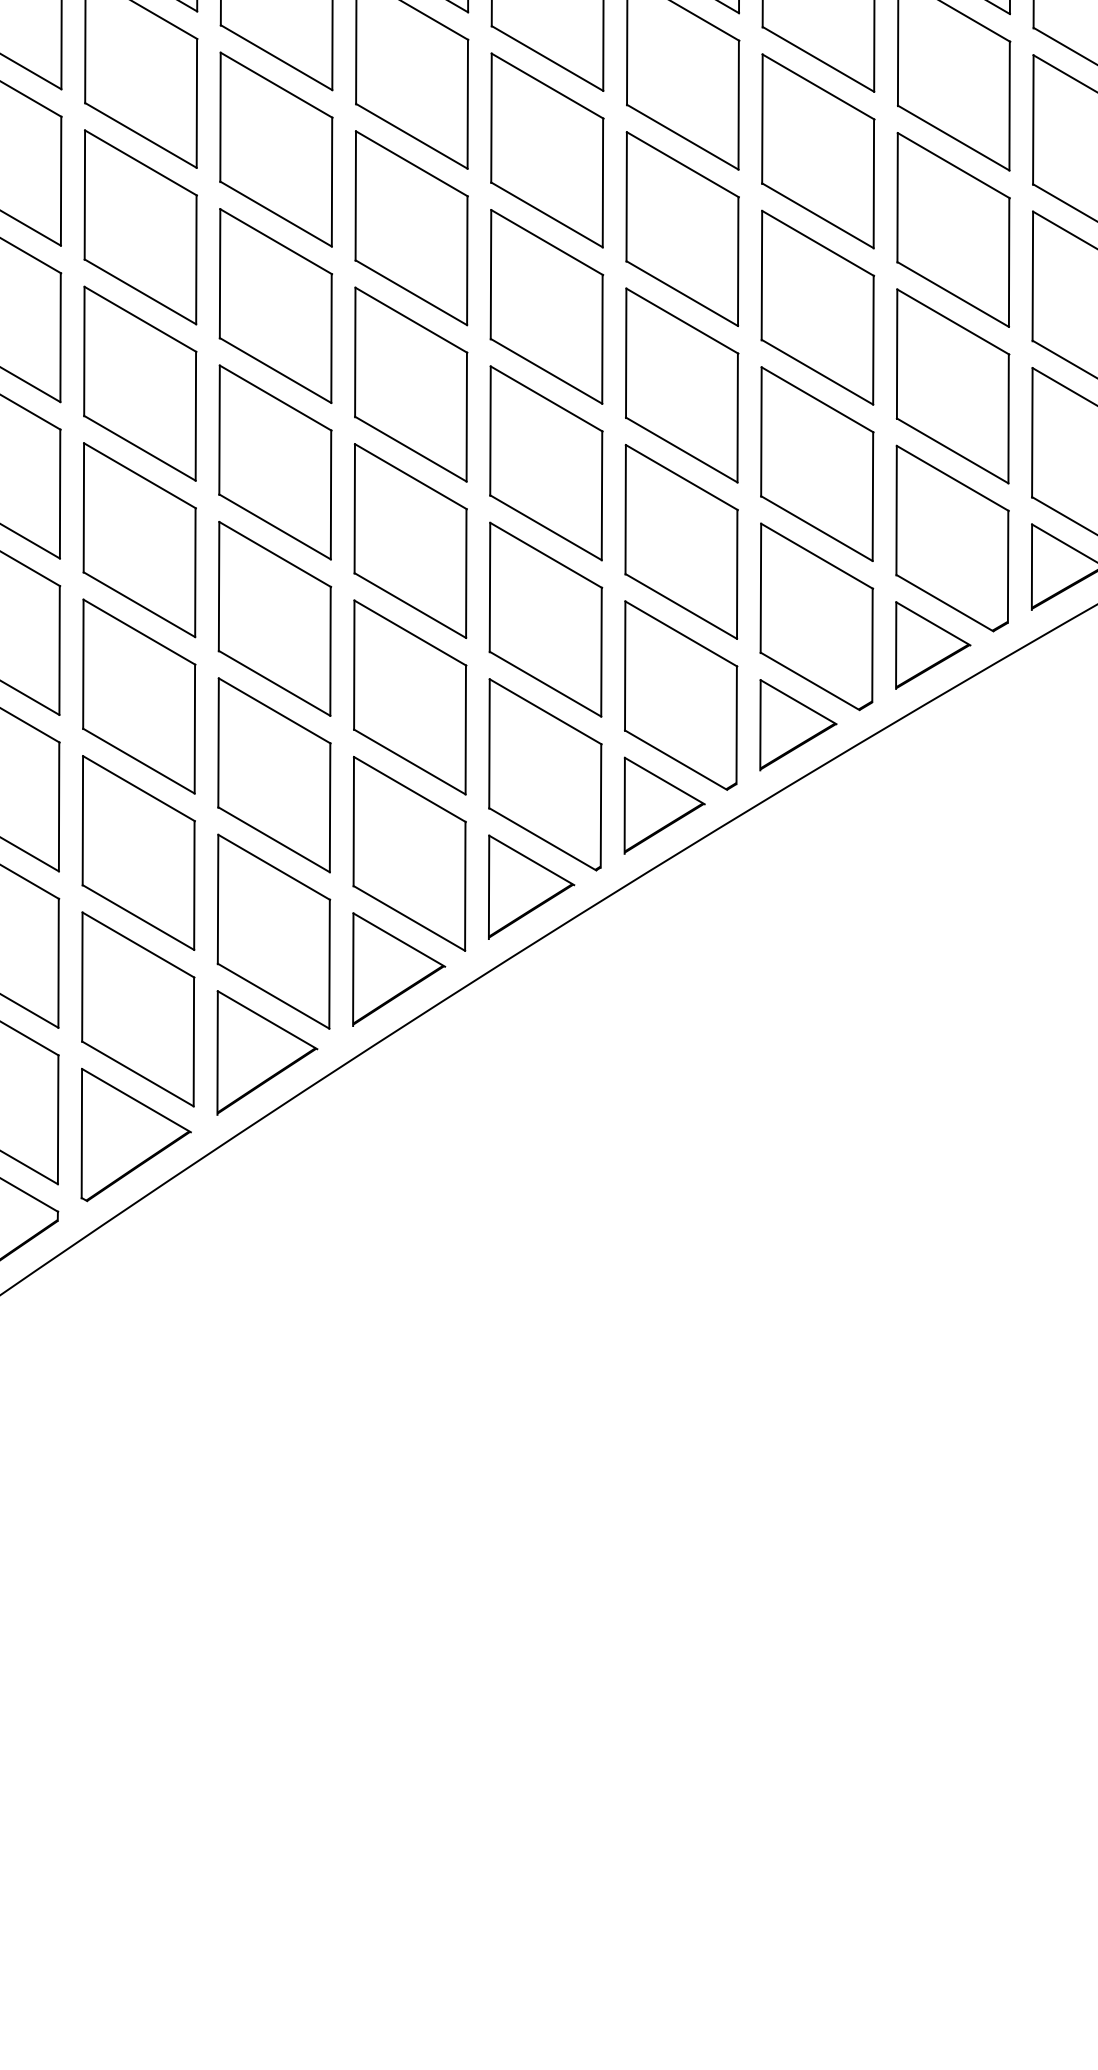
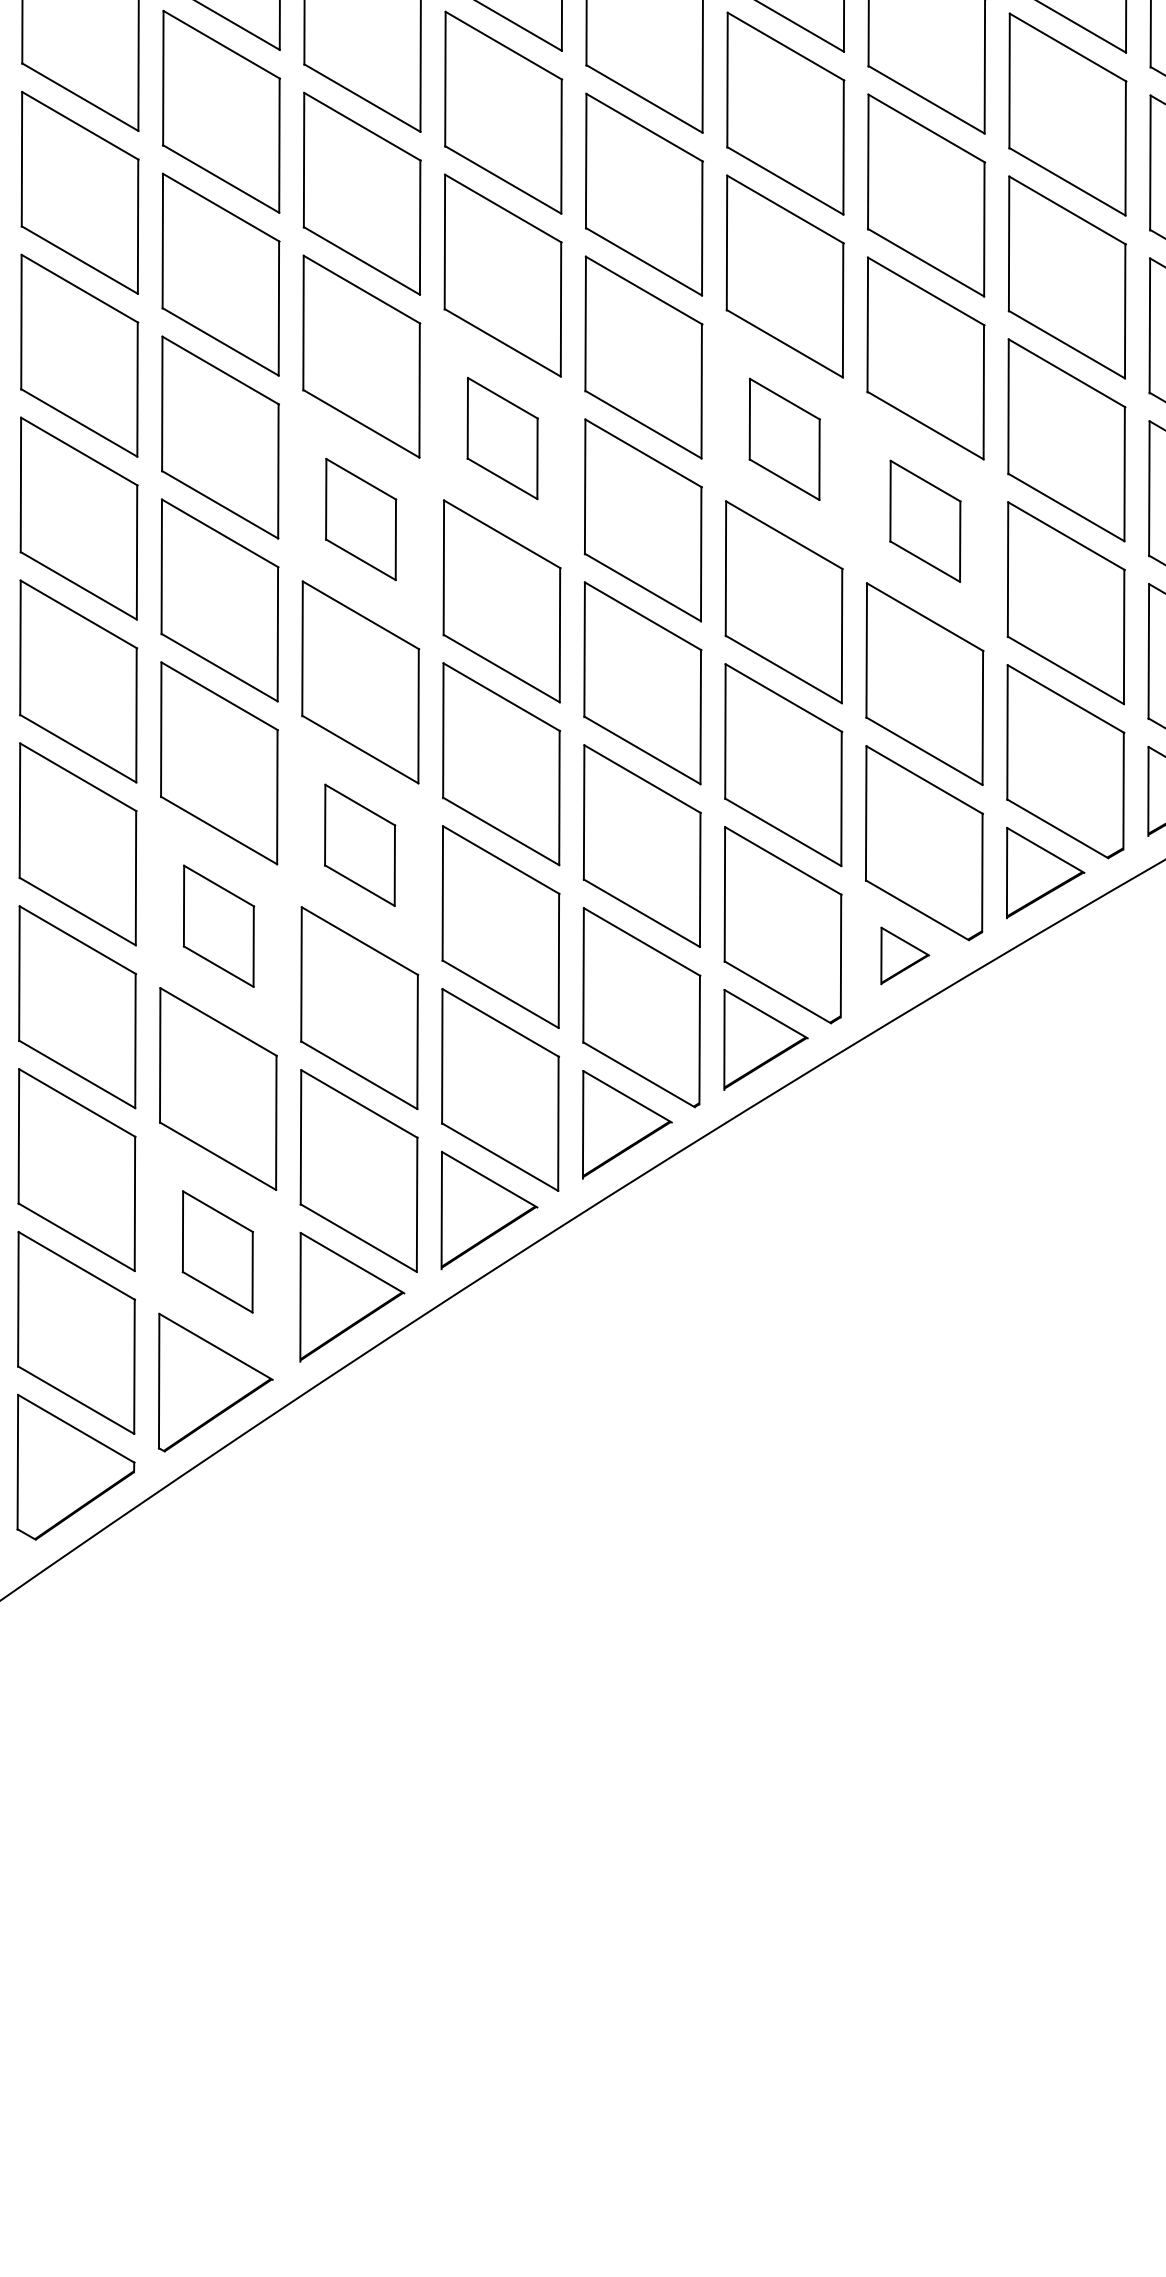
part: (411, 228) -> (502, 438), size x0.6
part: (682, 229) -> (784, 439), size x0.6
part: (275, 306) -> (360, 519), size x0.6
part: (817, 307) -> (925, 521), size x0.6
part: (274, 619) -> (359, 845), size x0.6
part: (138, 696) -> (218, 926), size x0.6
part: (797, 724) -> (904, 955), size x0.6
part: (137, 1009) -> (217, 1251), size x0.6

